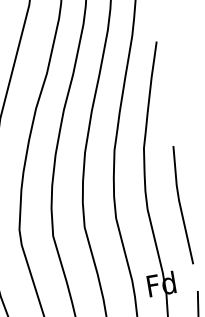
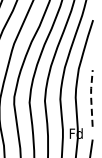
line: (180, 203) -> (91, 97), solid -> dashed

